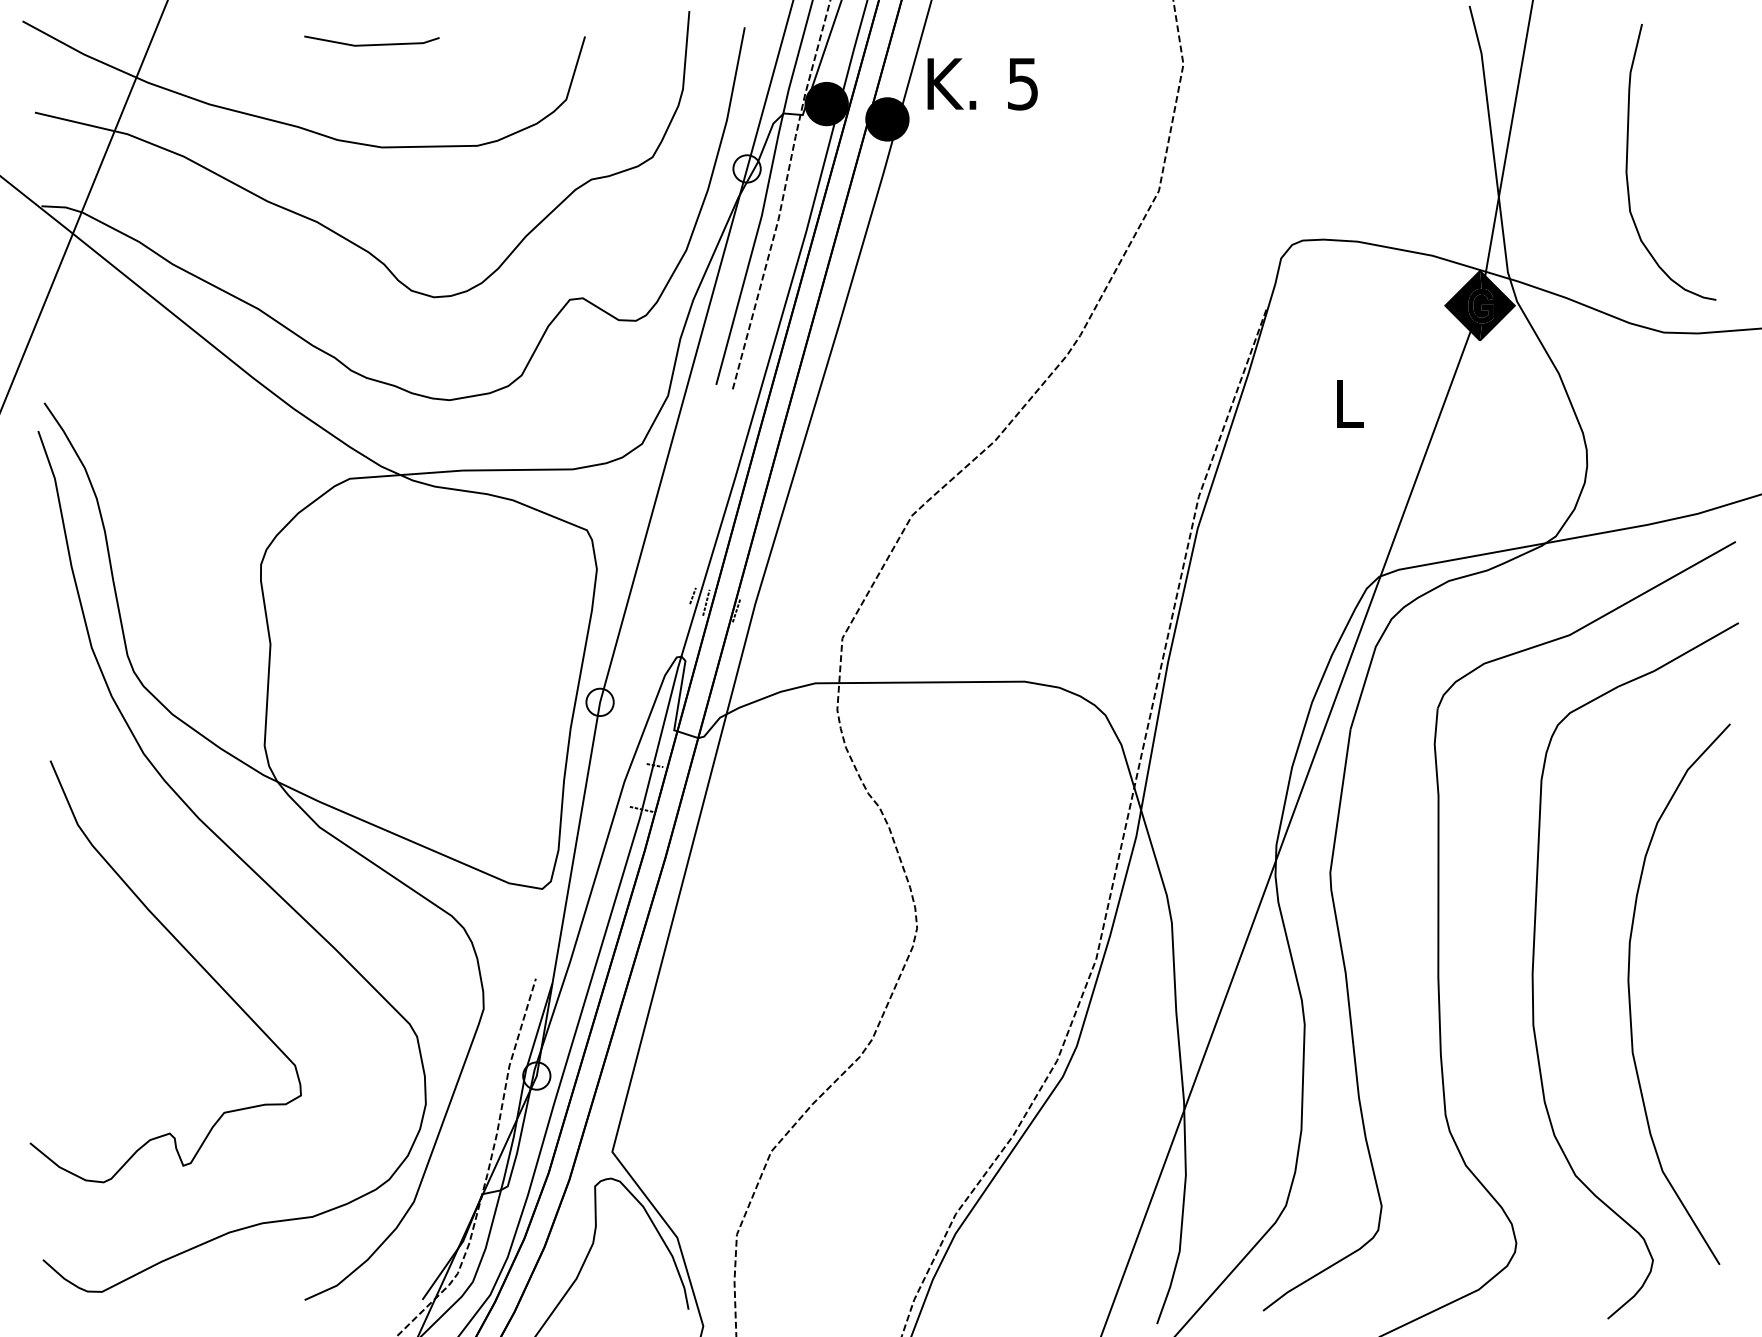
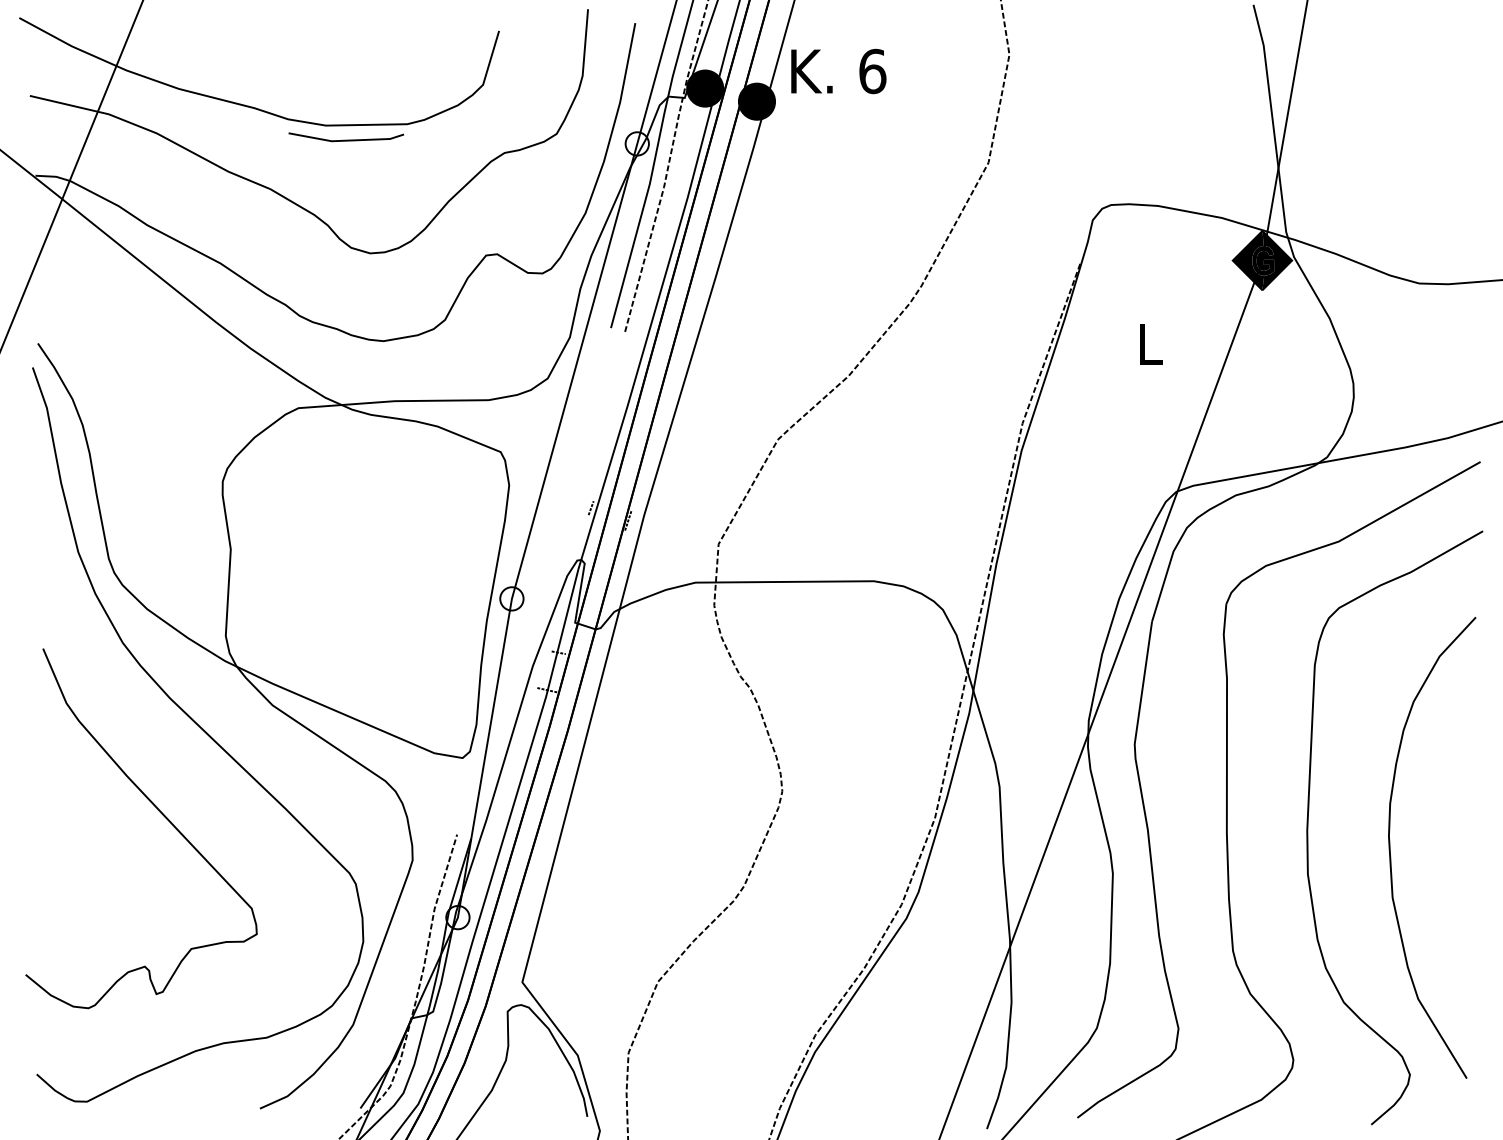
line: (371, 44) -> (345, 140), moved
text: (1023, 83) -> (873, 71), 5 -> 6
curve: (1627, 162) -> (1388, 138), removed
line: (706, 602) -> (602, 513), removed

